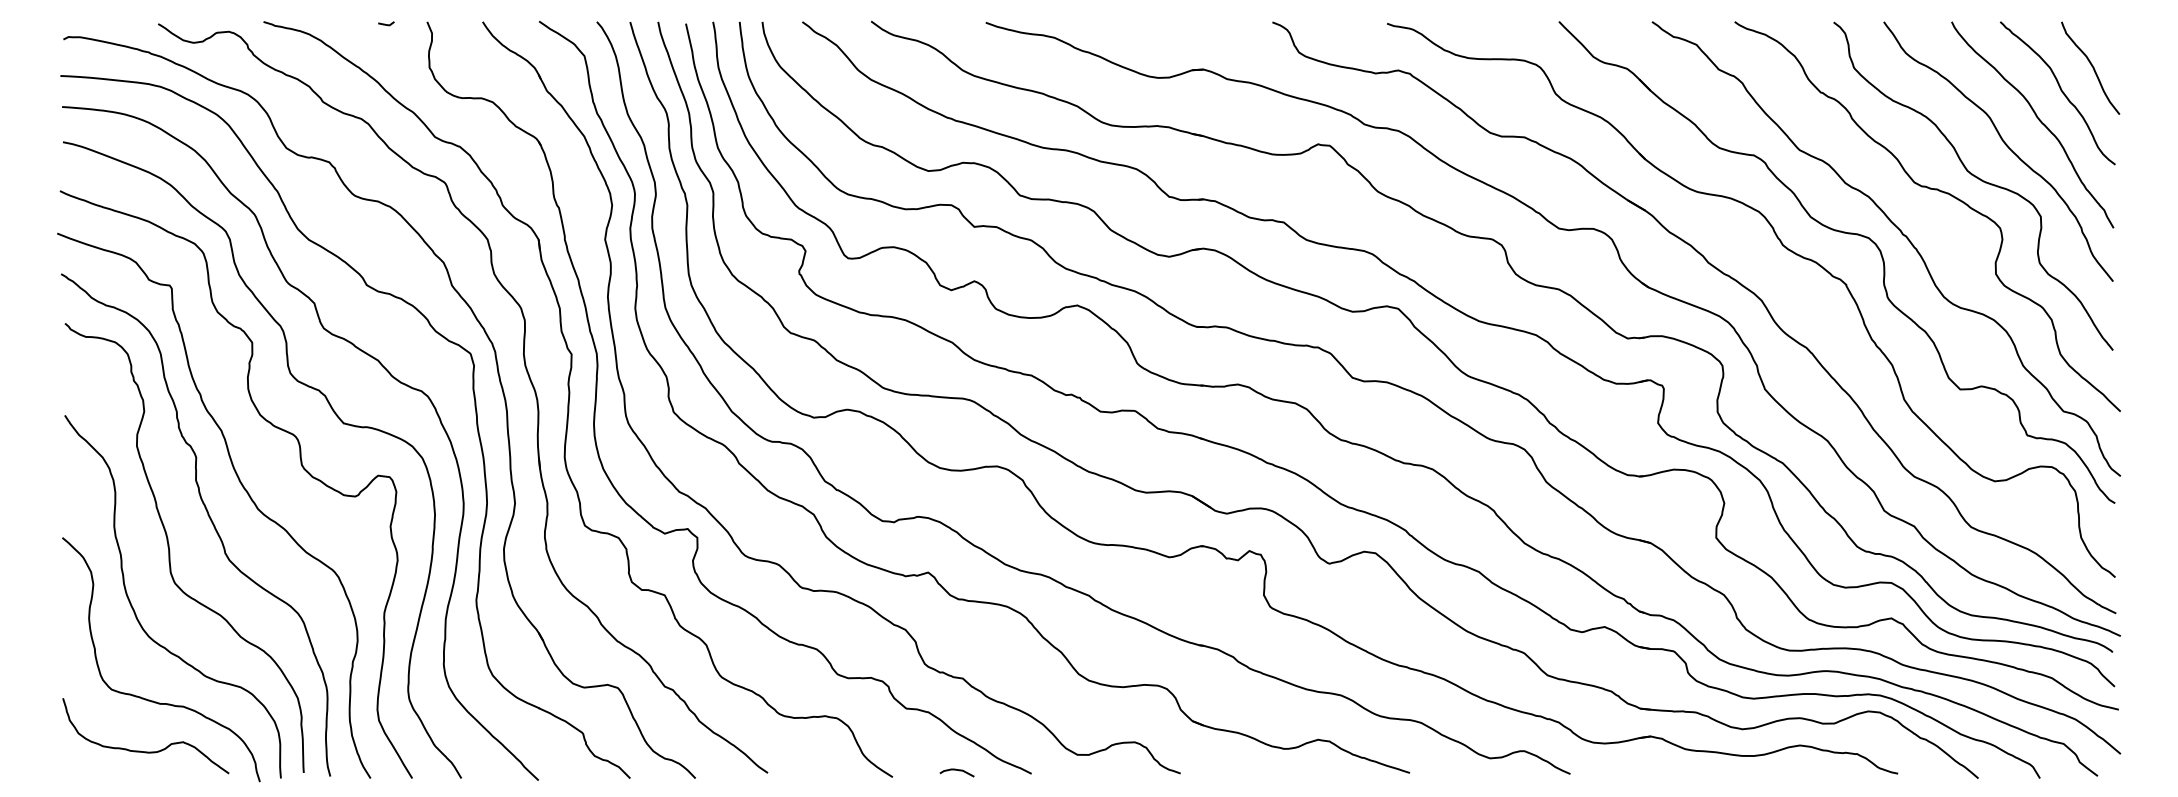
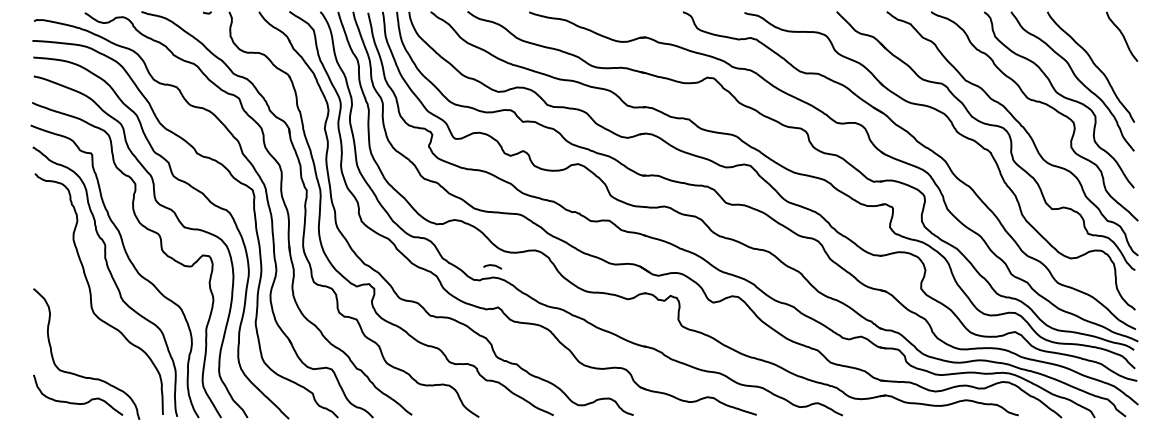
curve: (2059, 92) -> (1105, 49), removed
curve: (136, 611) -> (73, 328), removed
curve: (956, 772) -> (492, 266), moved

